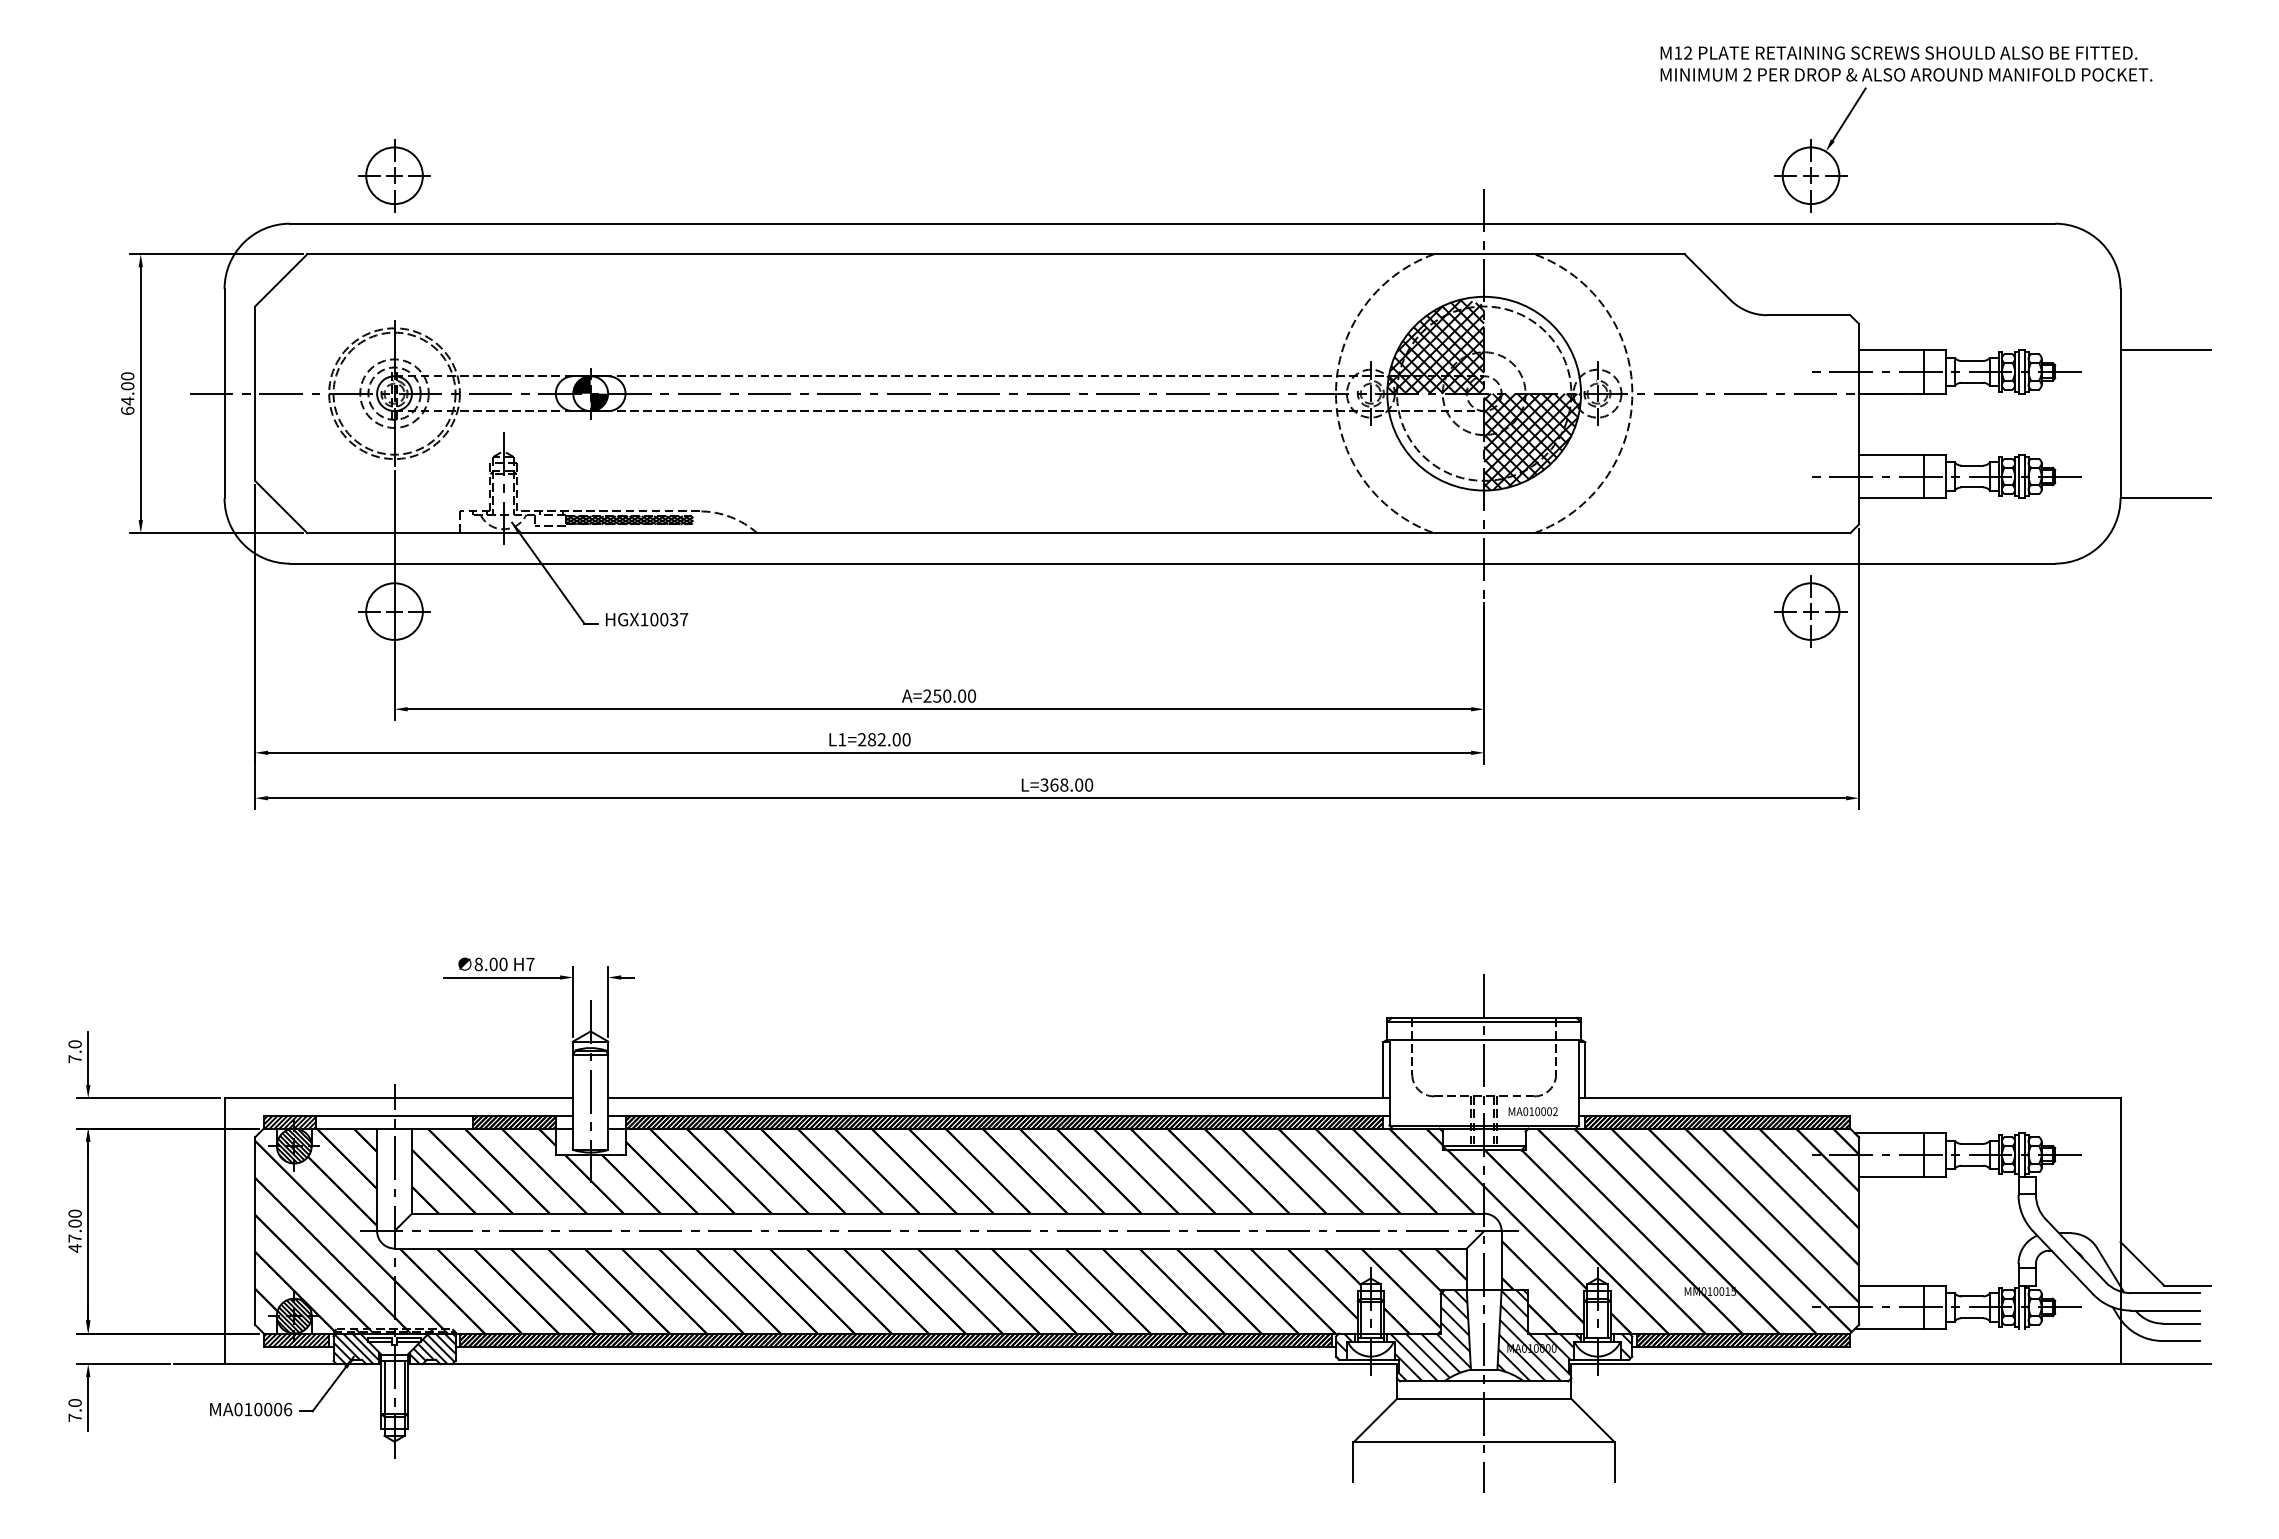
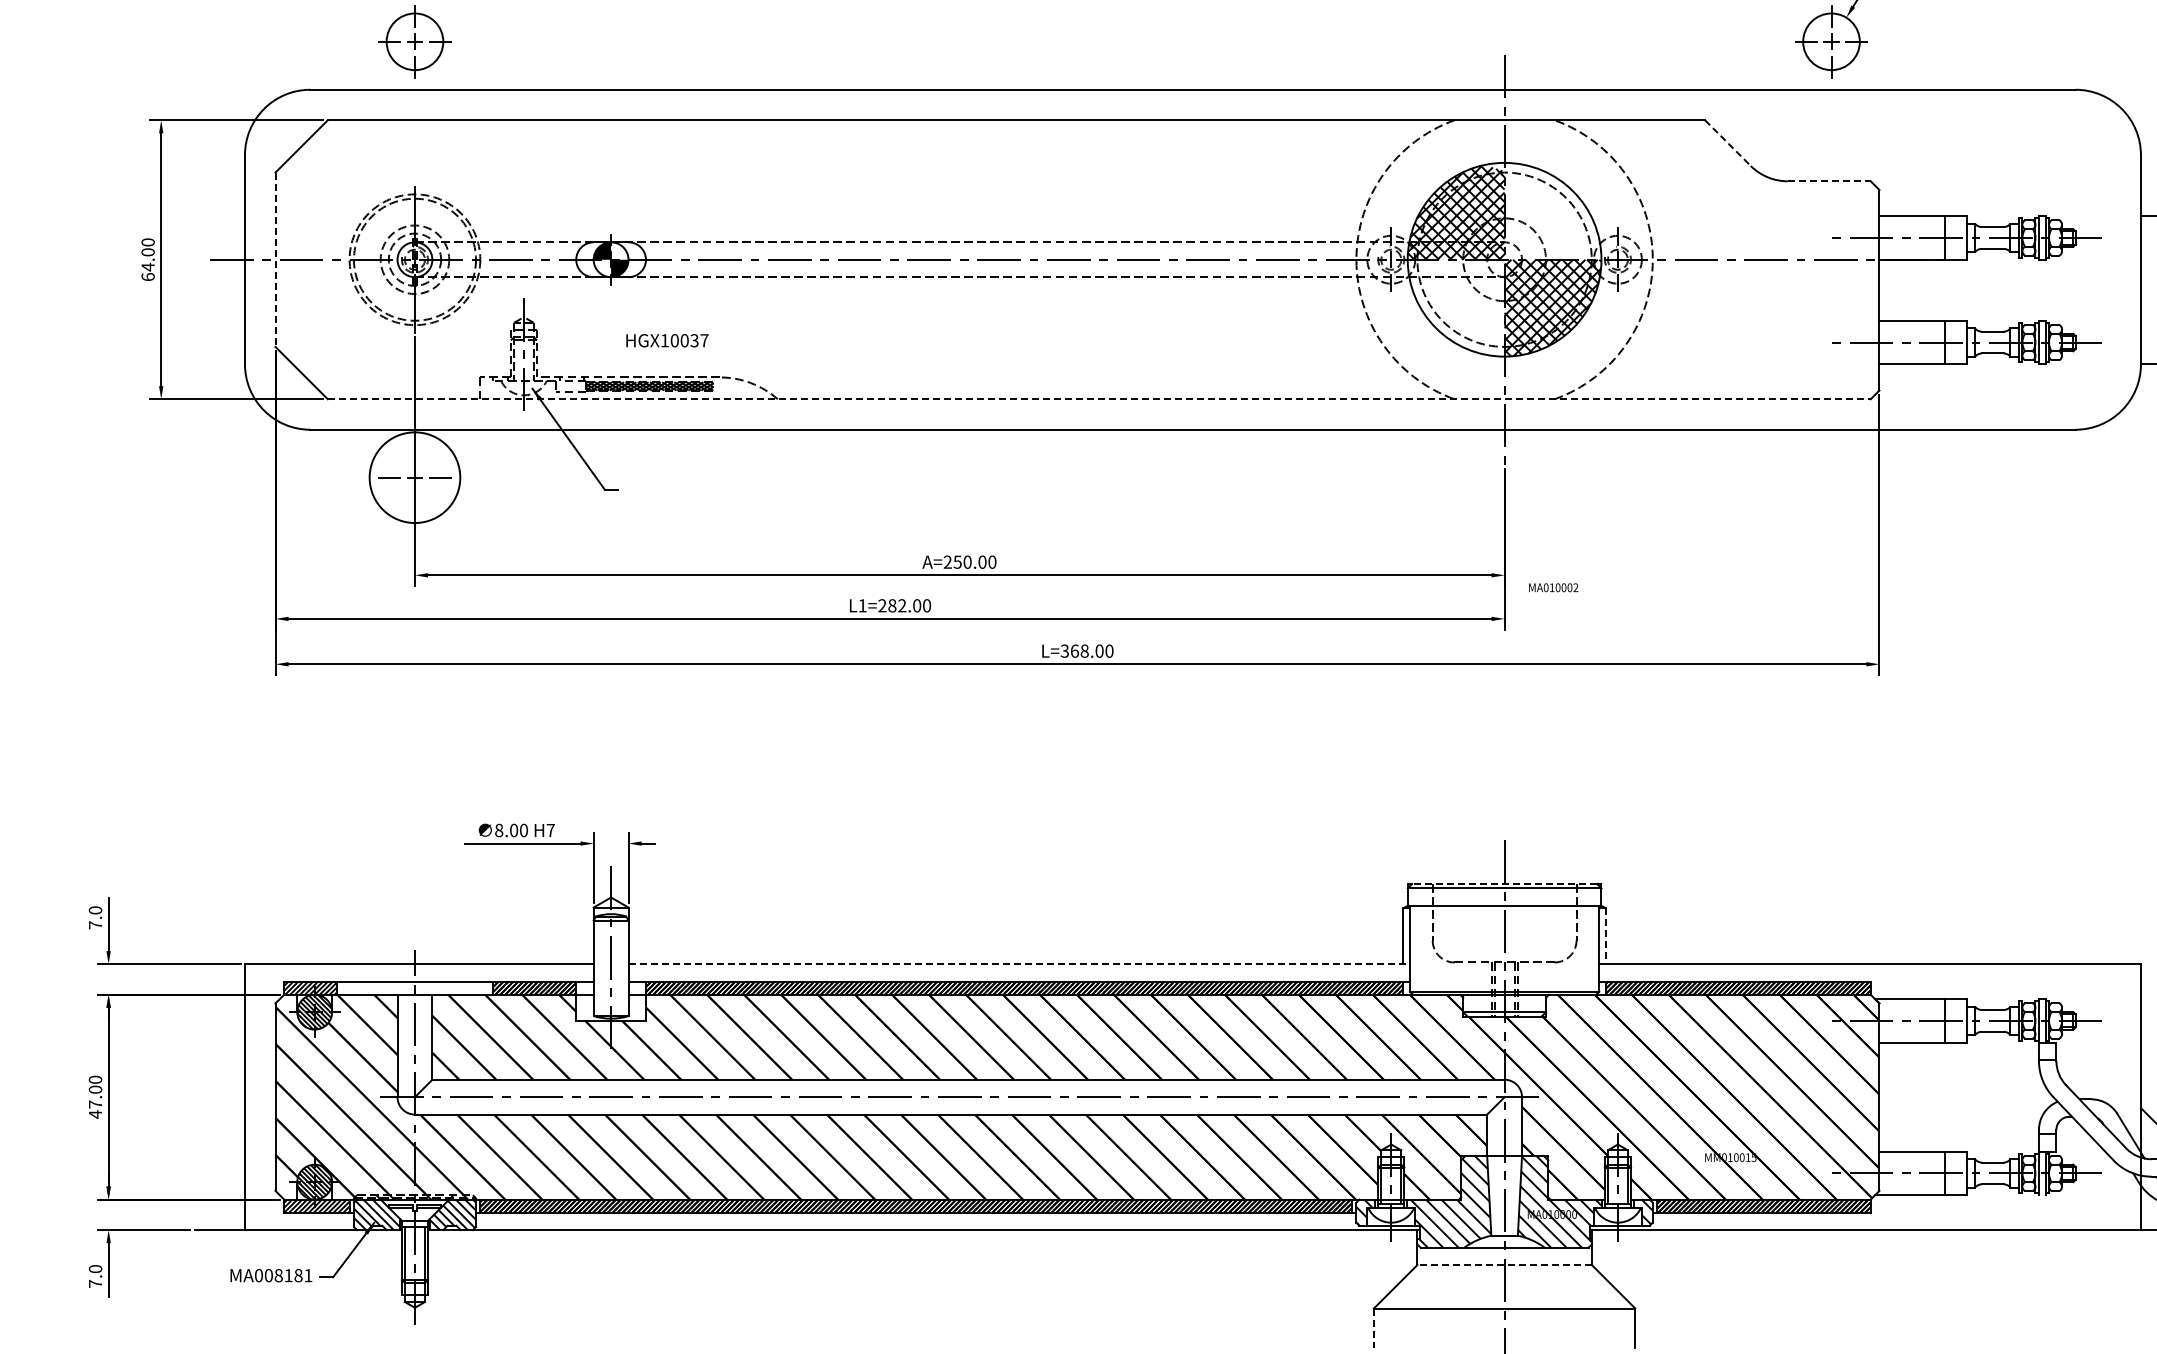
line: (1707, 277) -> (1727, 143), solid -> dashed
line: (1809, 315) -> (1829, 181), solid -> dashed
line: (255, 394) -> (275, 260), solid -> dashed
line: (1079, 533) -> (1099, 399), solid -> dashed
circle: (394, 611) -> (414, 477), size x1.6
part: (1810, 611) -> (1830, 477), removed
text: (647, 619) -> (667, 340), moved
line: (1484, 1017) -> (1504, 883), solid -> dashed
line: (1585, 1070) -> (1605, 936), solid -> dashed
line: (998, 1098) -> (1018, 964), solid -> dashed
text: (1532, 1111) -> (1552, 587), moved
line: (1483, 1398) -> (1503, 1264), solid -> dashed
text: (268, 1409) -> (288, 1275), MA010006 -> MA008181
line: (1353, 1462) -> (1373, 1328), solid -> dashed

